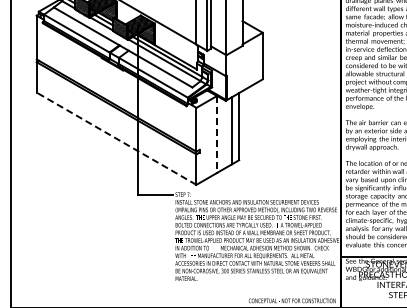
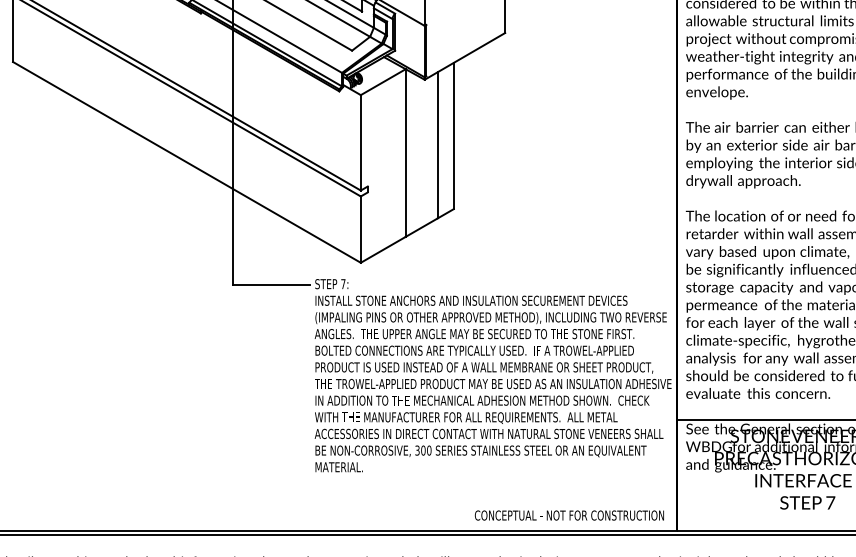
line: (217, 134) -> (406, 153), dashed -> solid
line: (116, 138) -> (186, 161), dashed -> solid

